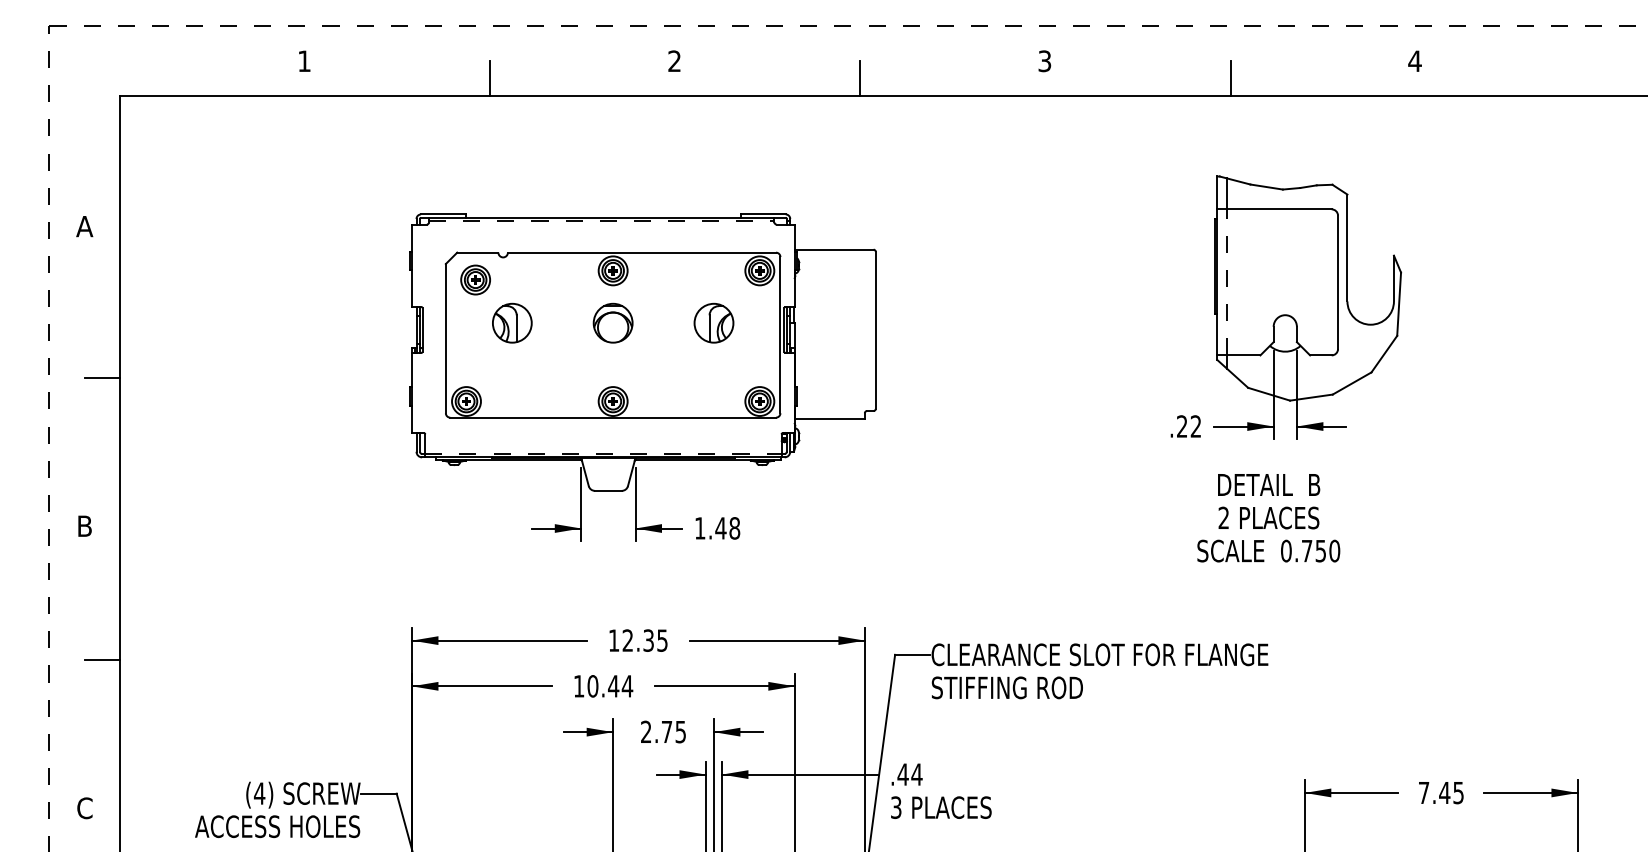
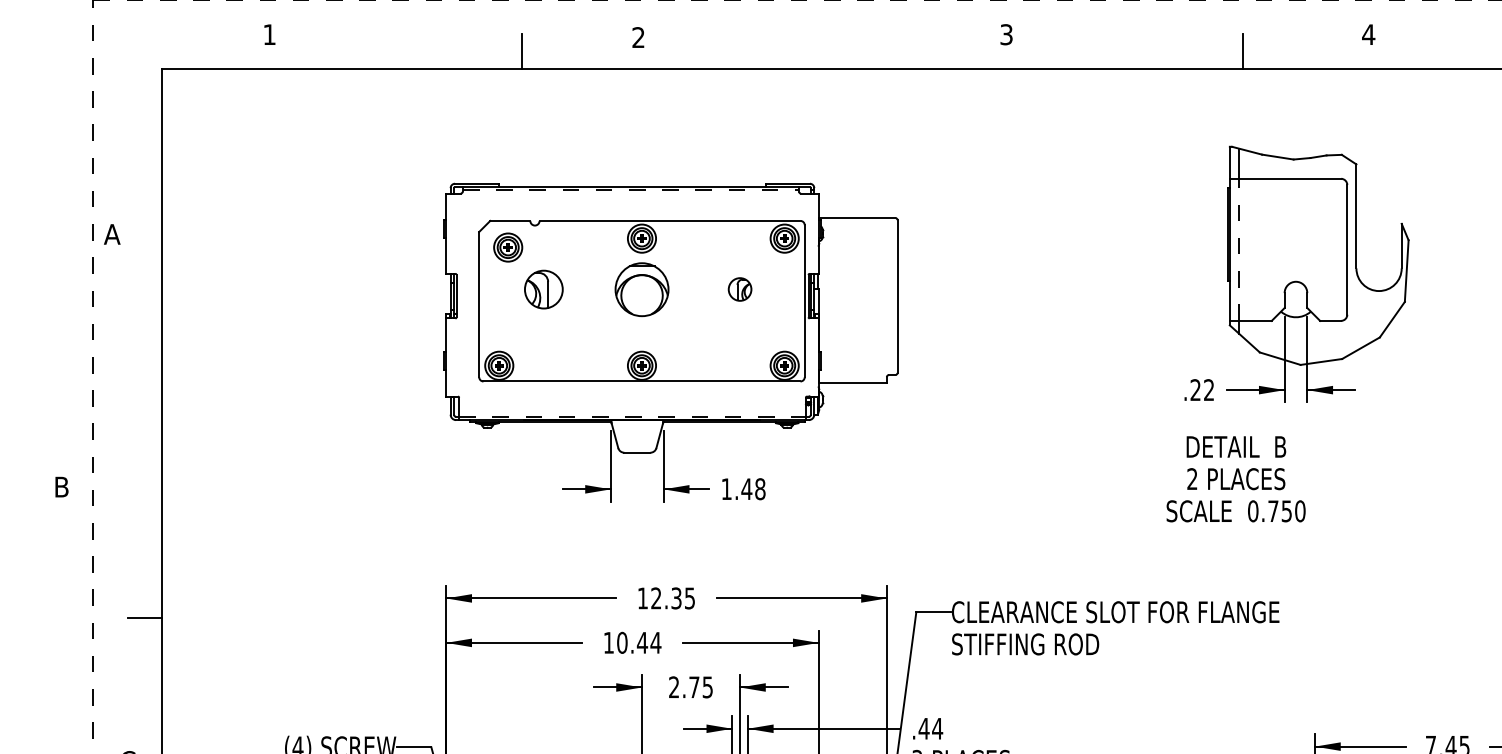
text: (304, 60) -> (269, 33), moved
text: (674, 60) -> (638, 36), moved
text: (1414, 60) -> (1368, 33), moved
text: (1044, 61) -> (1006, 34), moved
line: (860, 78) -> (882, 51), removed
text: (84, 226) -> (112, 234), moved
part: (612, 322) -> (641, 288), size x1.4
part: (713, 322) -> (739, 288), size x0.6
line: (101, 378) -> (144, 343), removed
text: (1268, 518) -> (1235, 479), moved
text: (84, 525) -> (61, 486), moved

